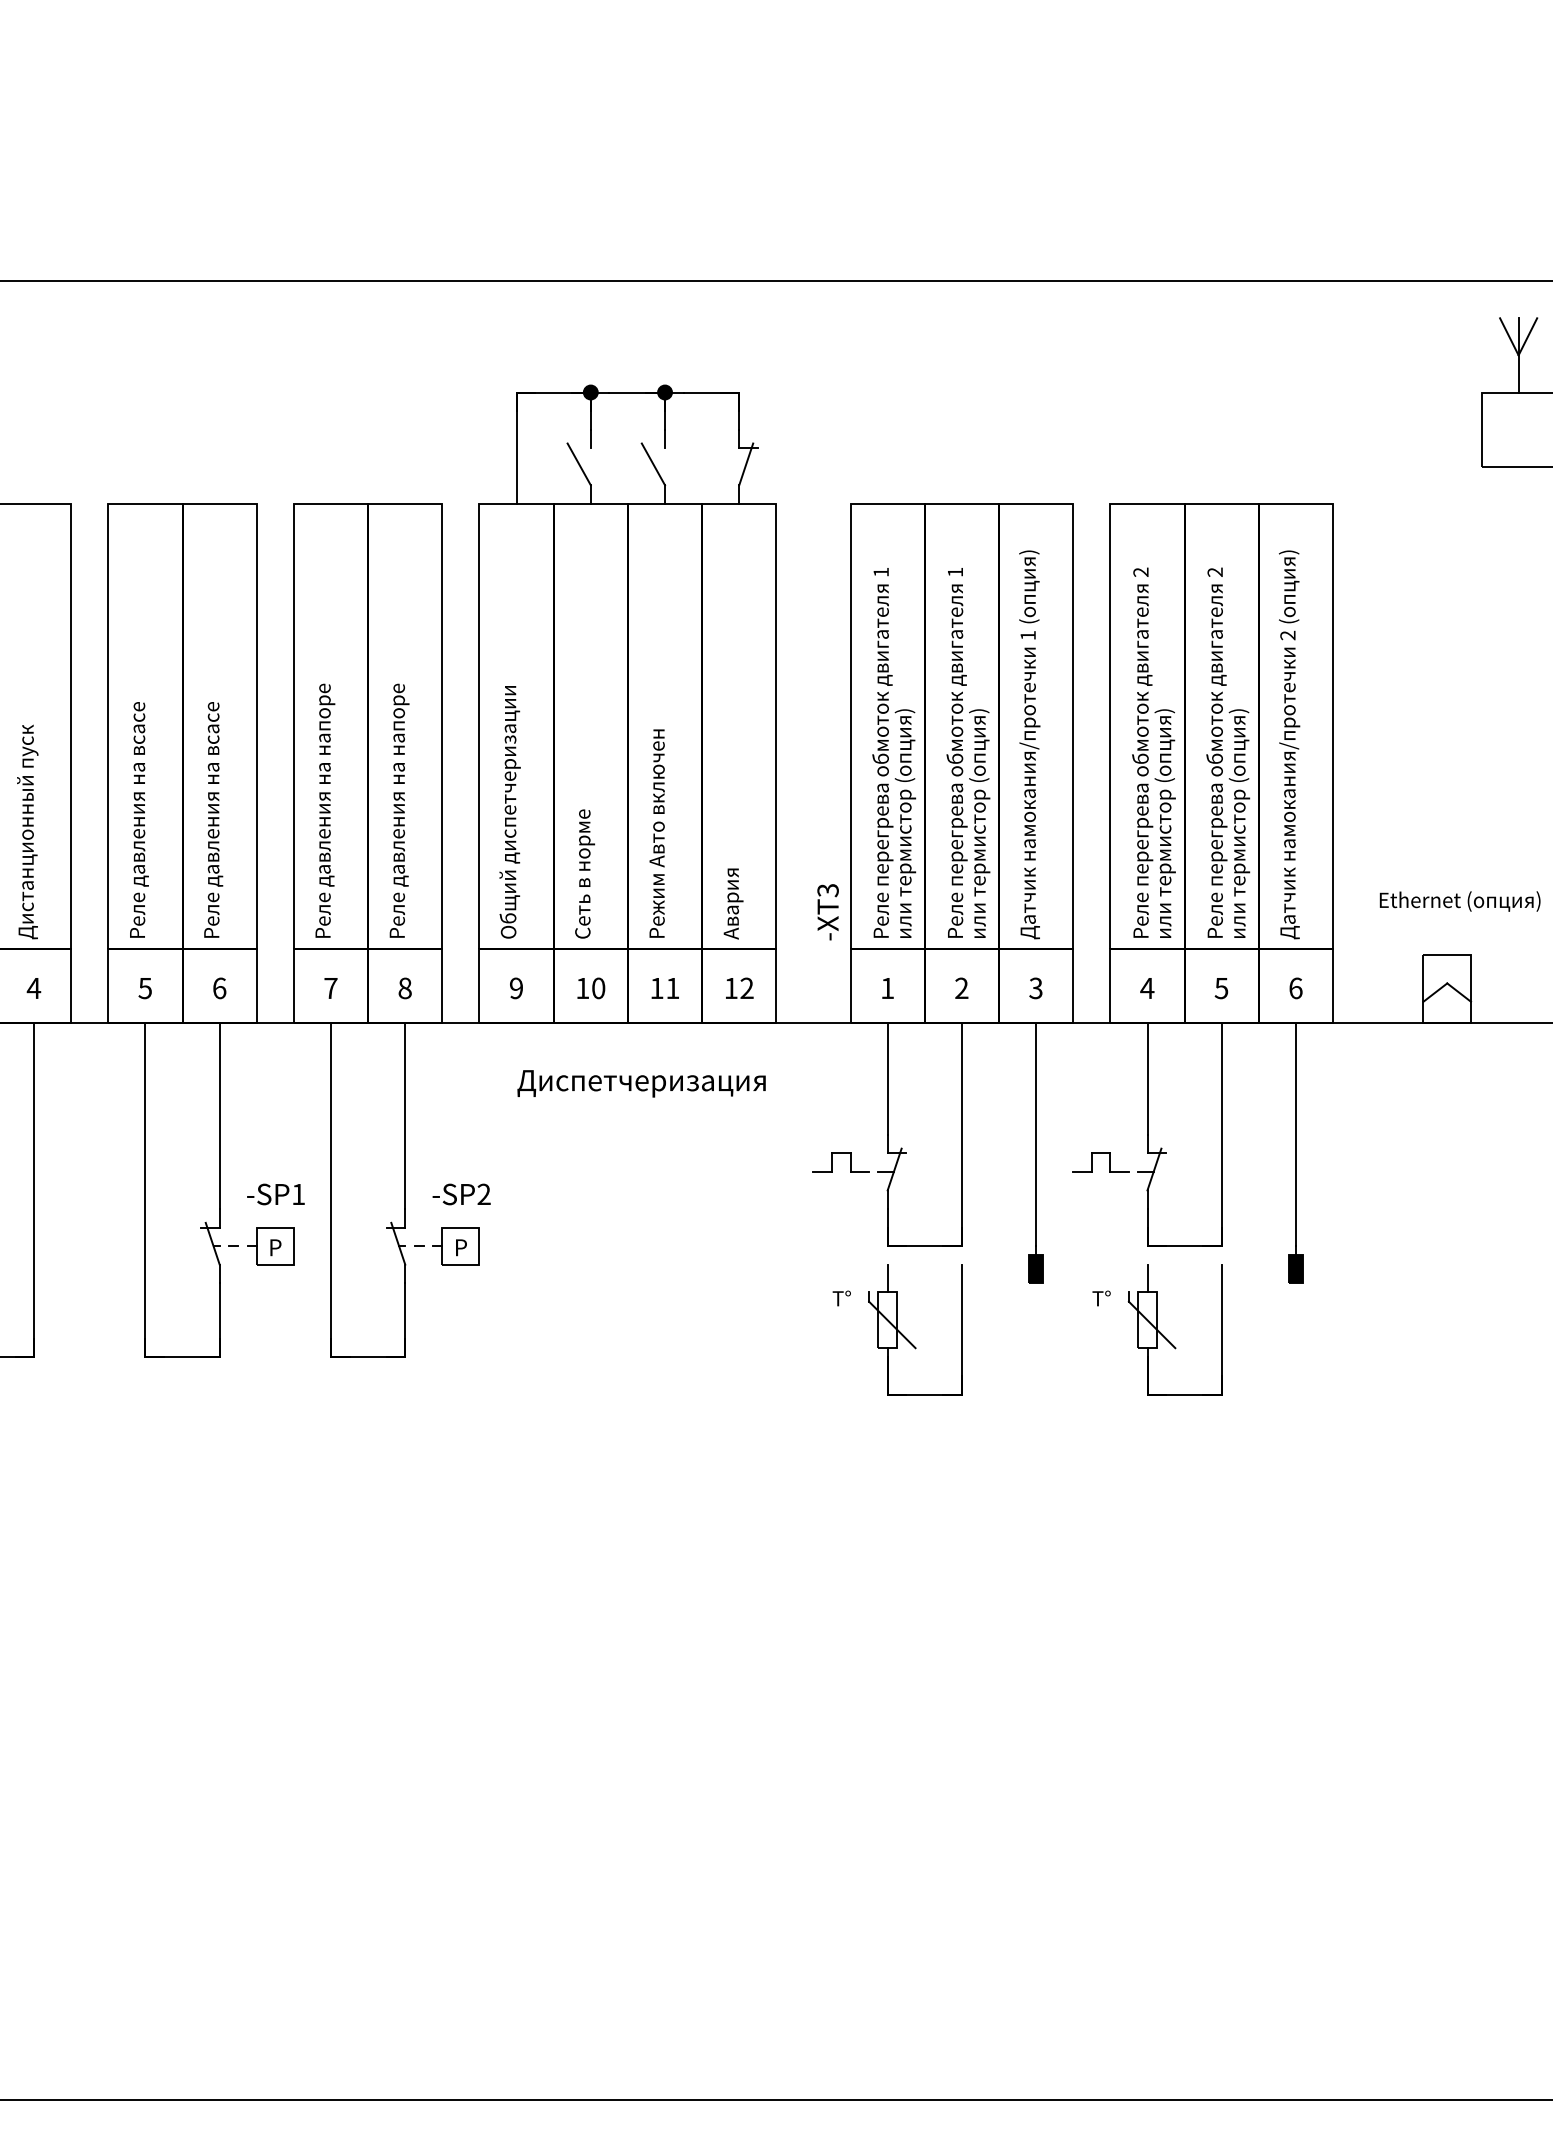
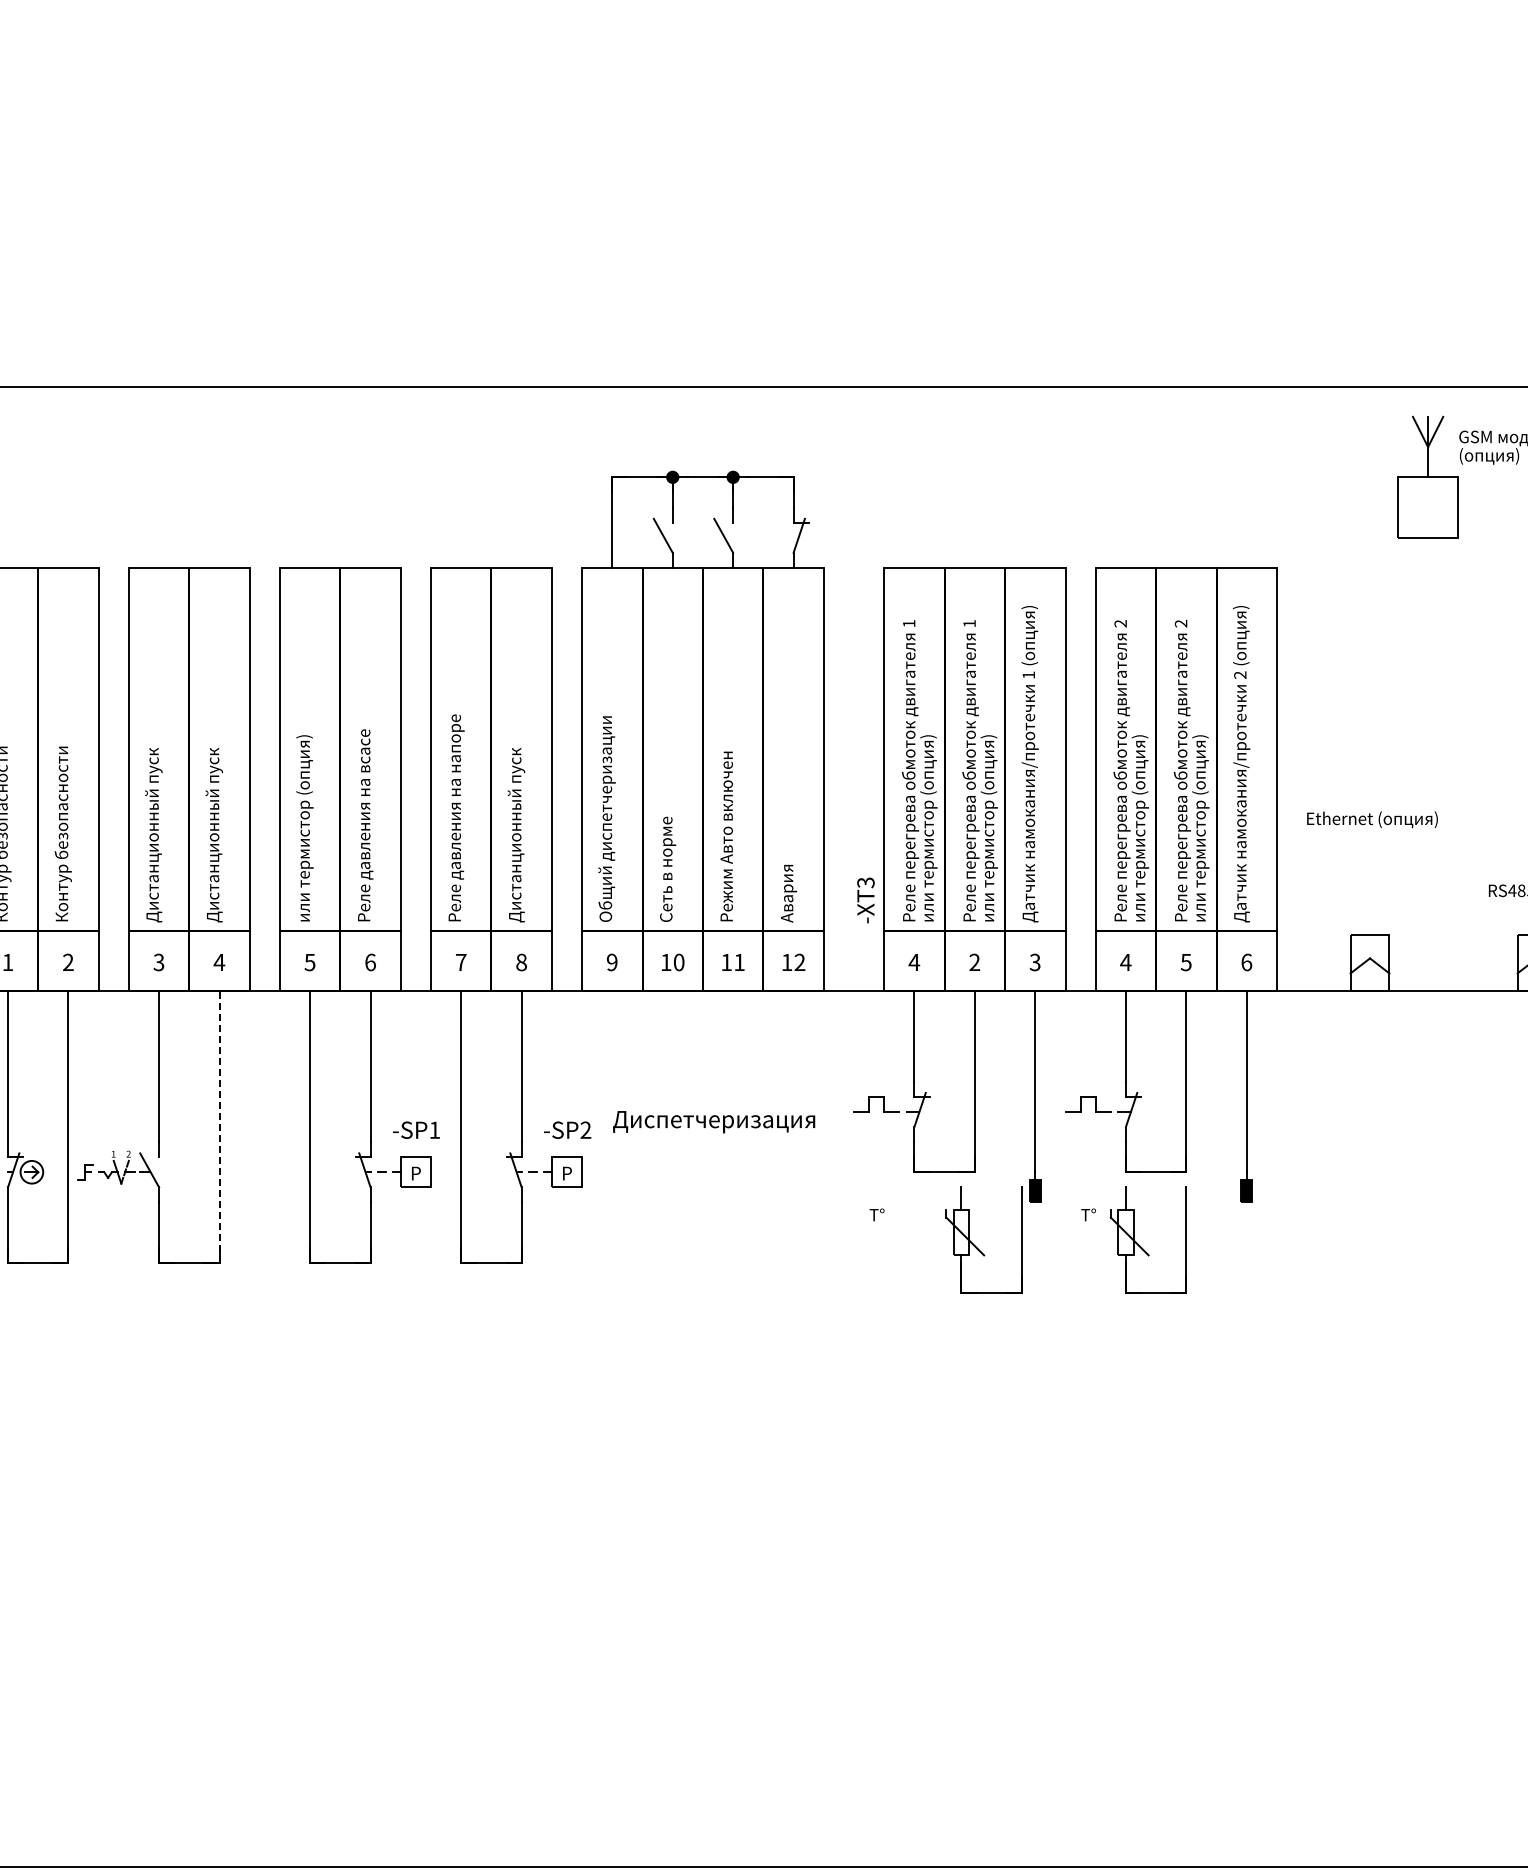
text: (398, 811) -> (516, 818), Реле давления на напоре -> Дистанционный пуск
text: (138, 820) -> (304, 825), Реле давления на всасе -> или термистор (опция)
text: (1460, 901) -> (1372, 819), moved
text: (887, 988) -> (914, 962), 1 -> 4
text: (642, 1084) -> (714, 1122), moved
line: (34, 1189) -> (219, 1126), solid -> dashed
part: (906, 1337) -> (976, 1246), moved

